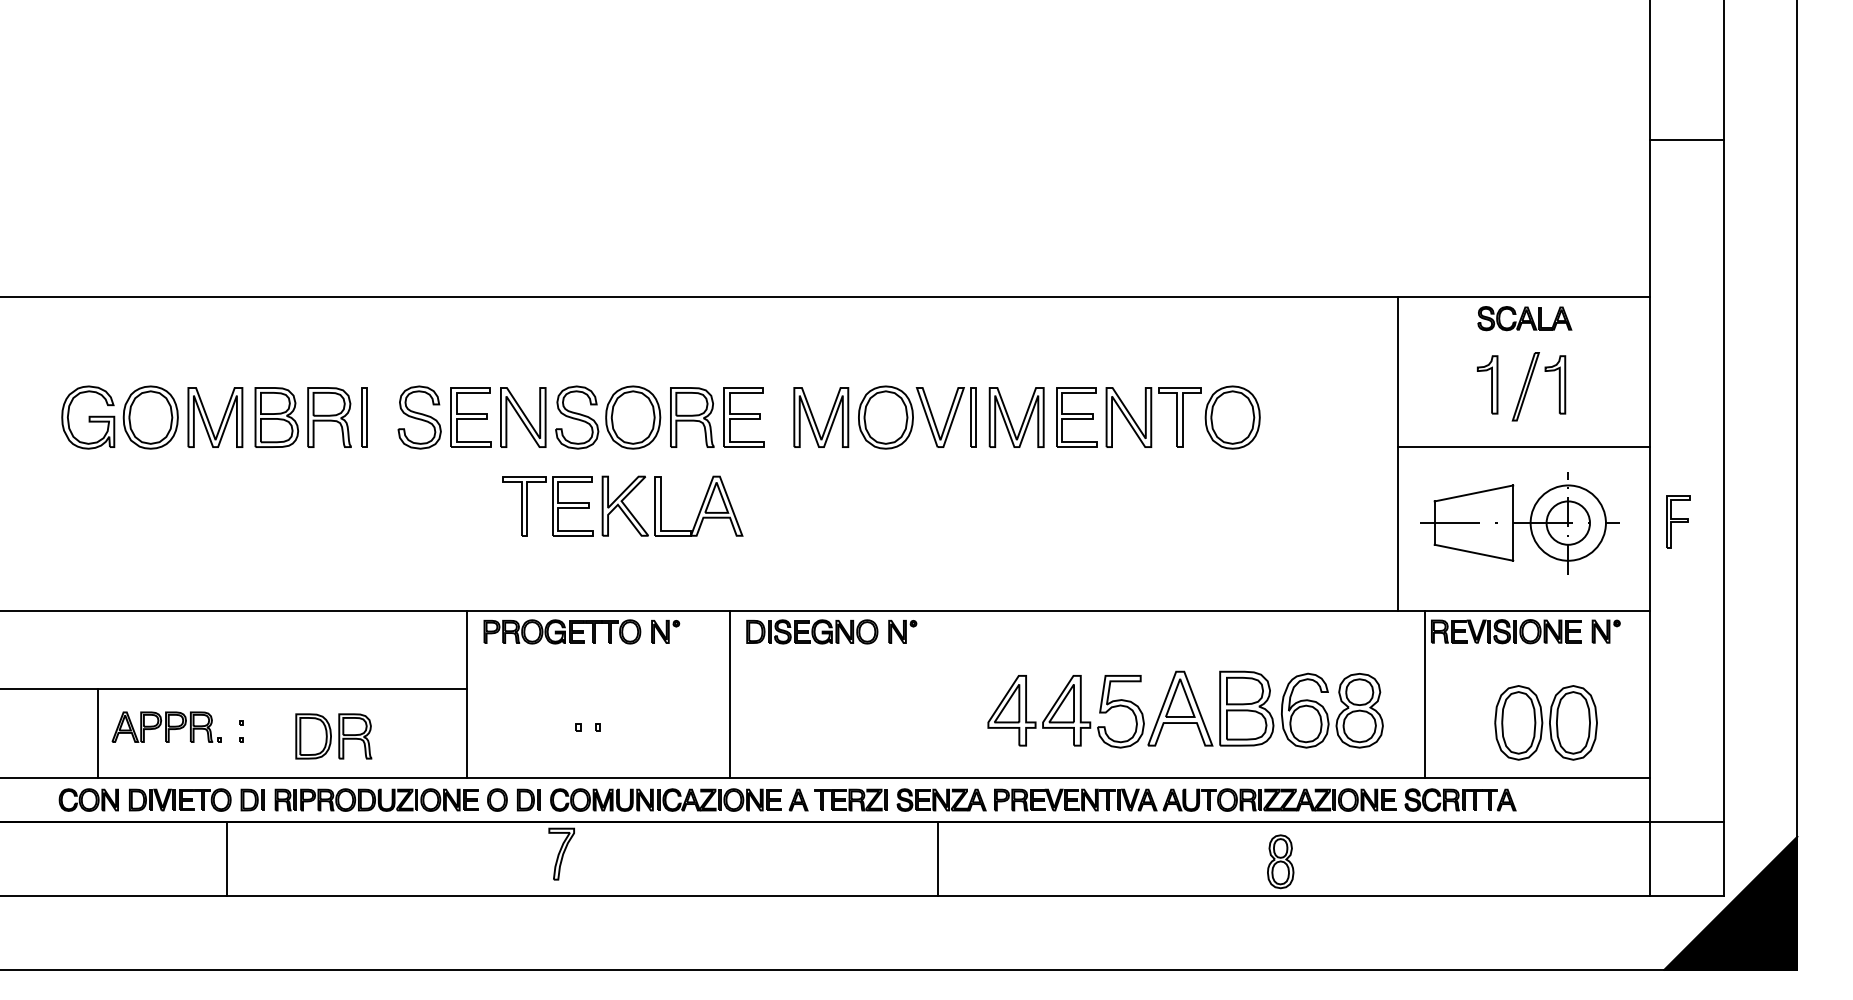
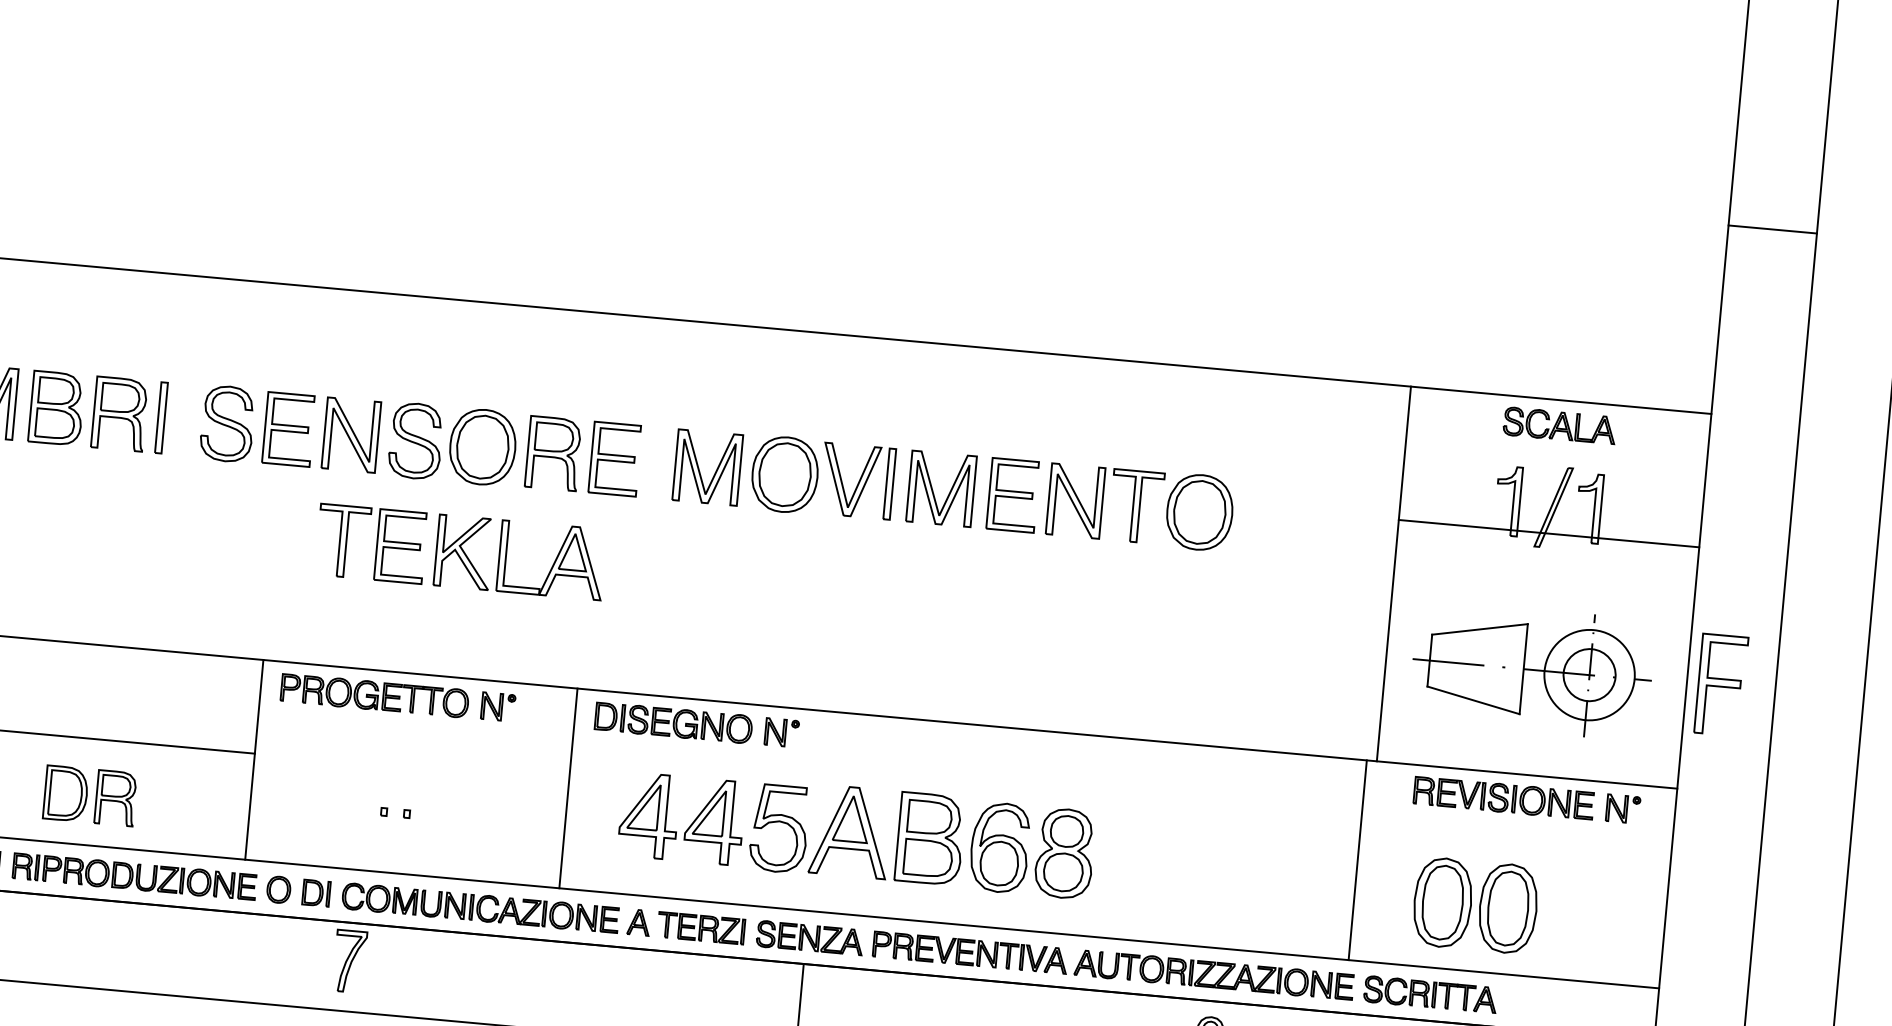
line: (1523, 446) -> (1548, 533), moved
part: (1678, 521) -> (1721, 685), size x1.6
line: (1424, 693) -> (1357, 859), moved
part: (1185, 709) -> (856, 833), moved
part: (1545, 722) -> (1474, 905), moved

